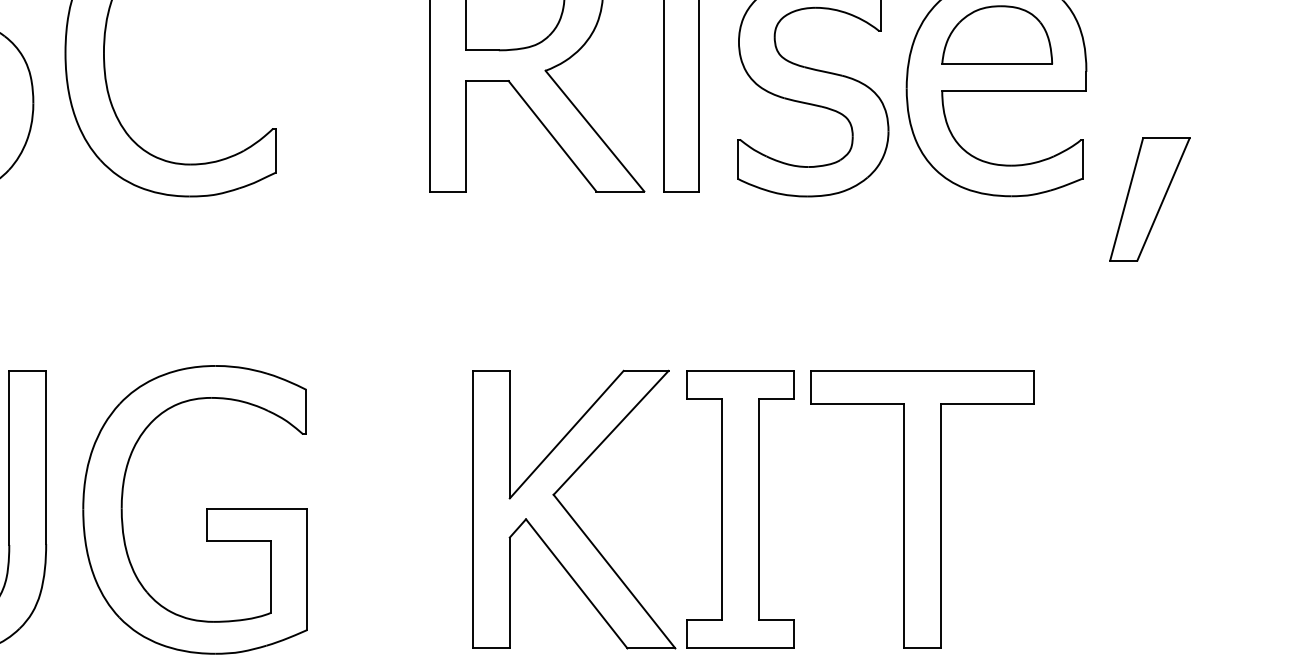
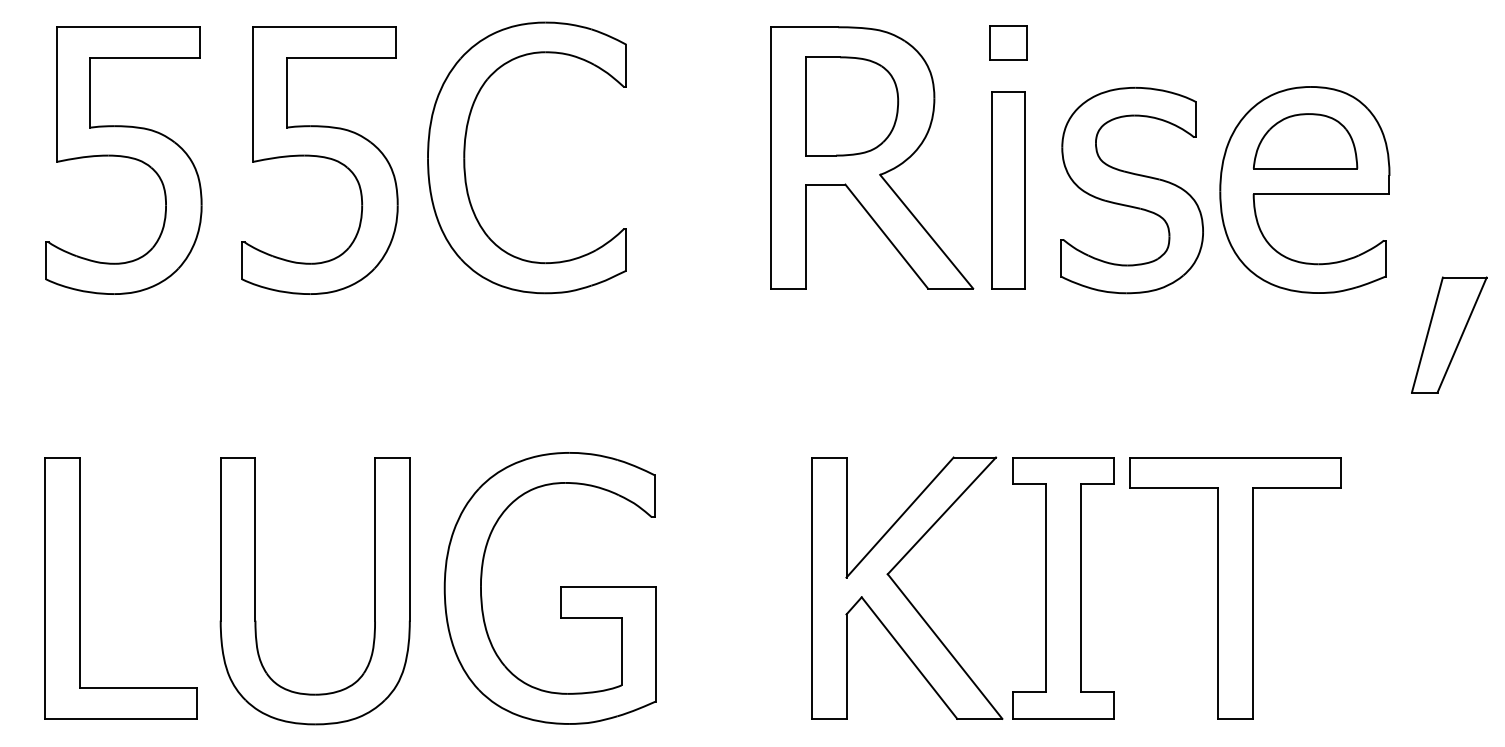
part: (1150, 198) -> (1449, 334), moved

